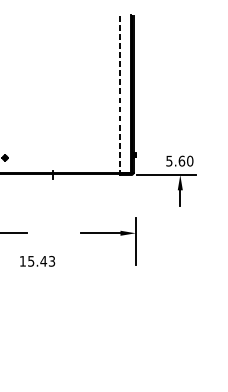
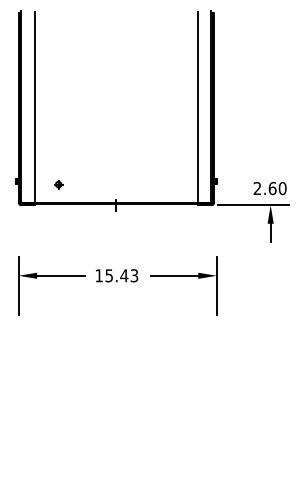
line: (120, 95) -> (198, 108), dashed -> solid
text: (169, 161) -> (257, 188), 5.60 -> 2.60
text: (38, 261) -> (117, 275), moved

